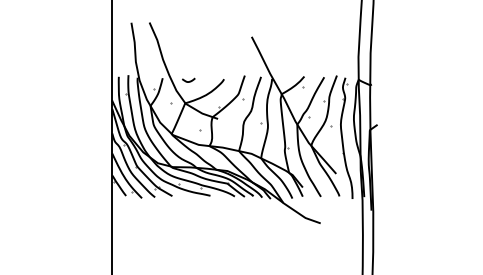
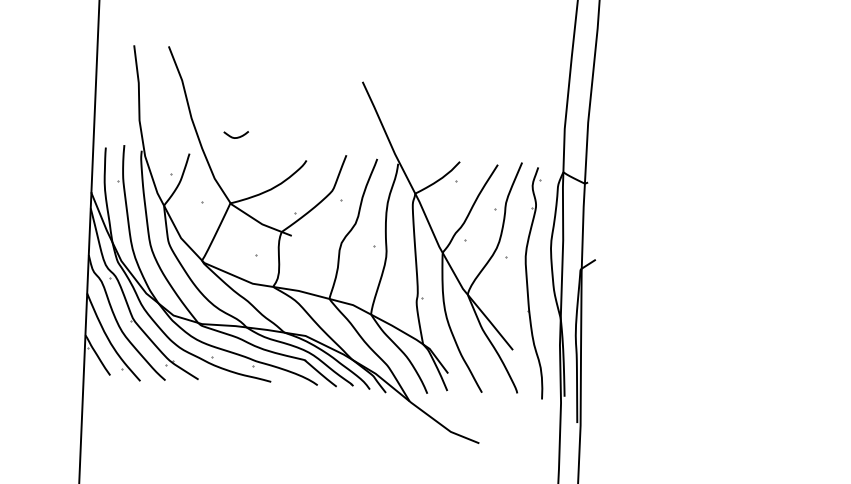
curve: (189, 80) -> (237, 135), moved

